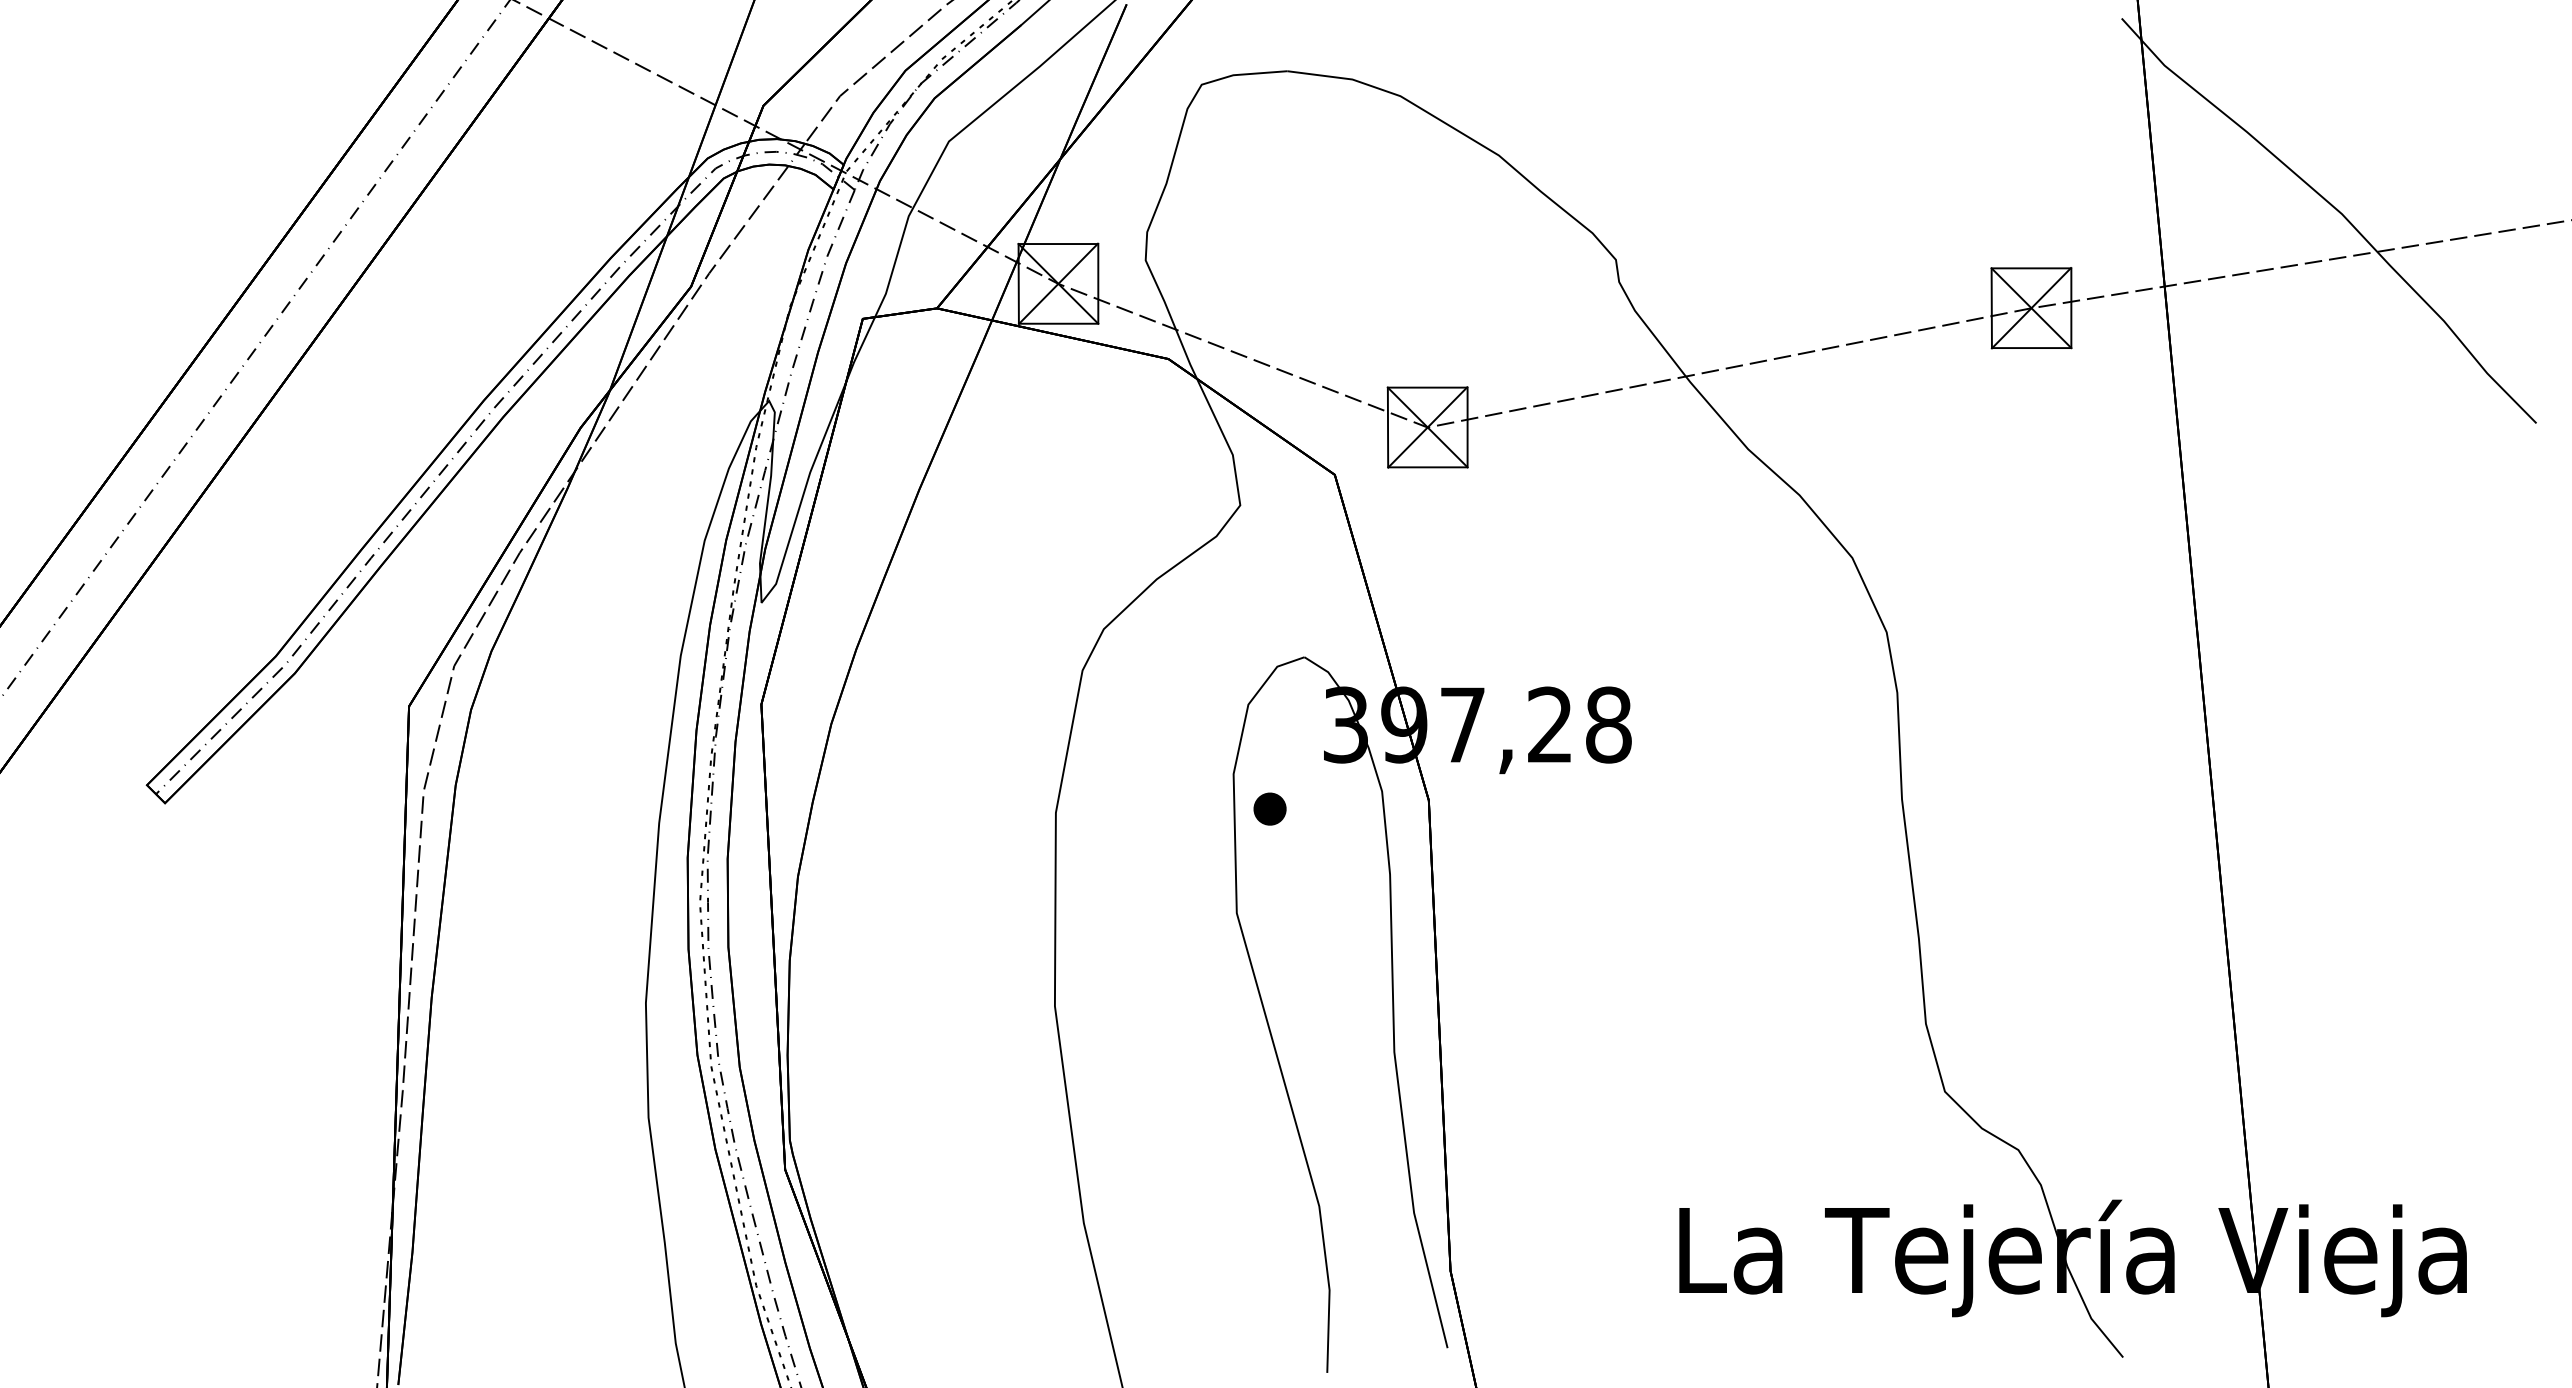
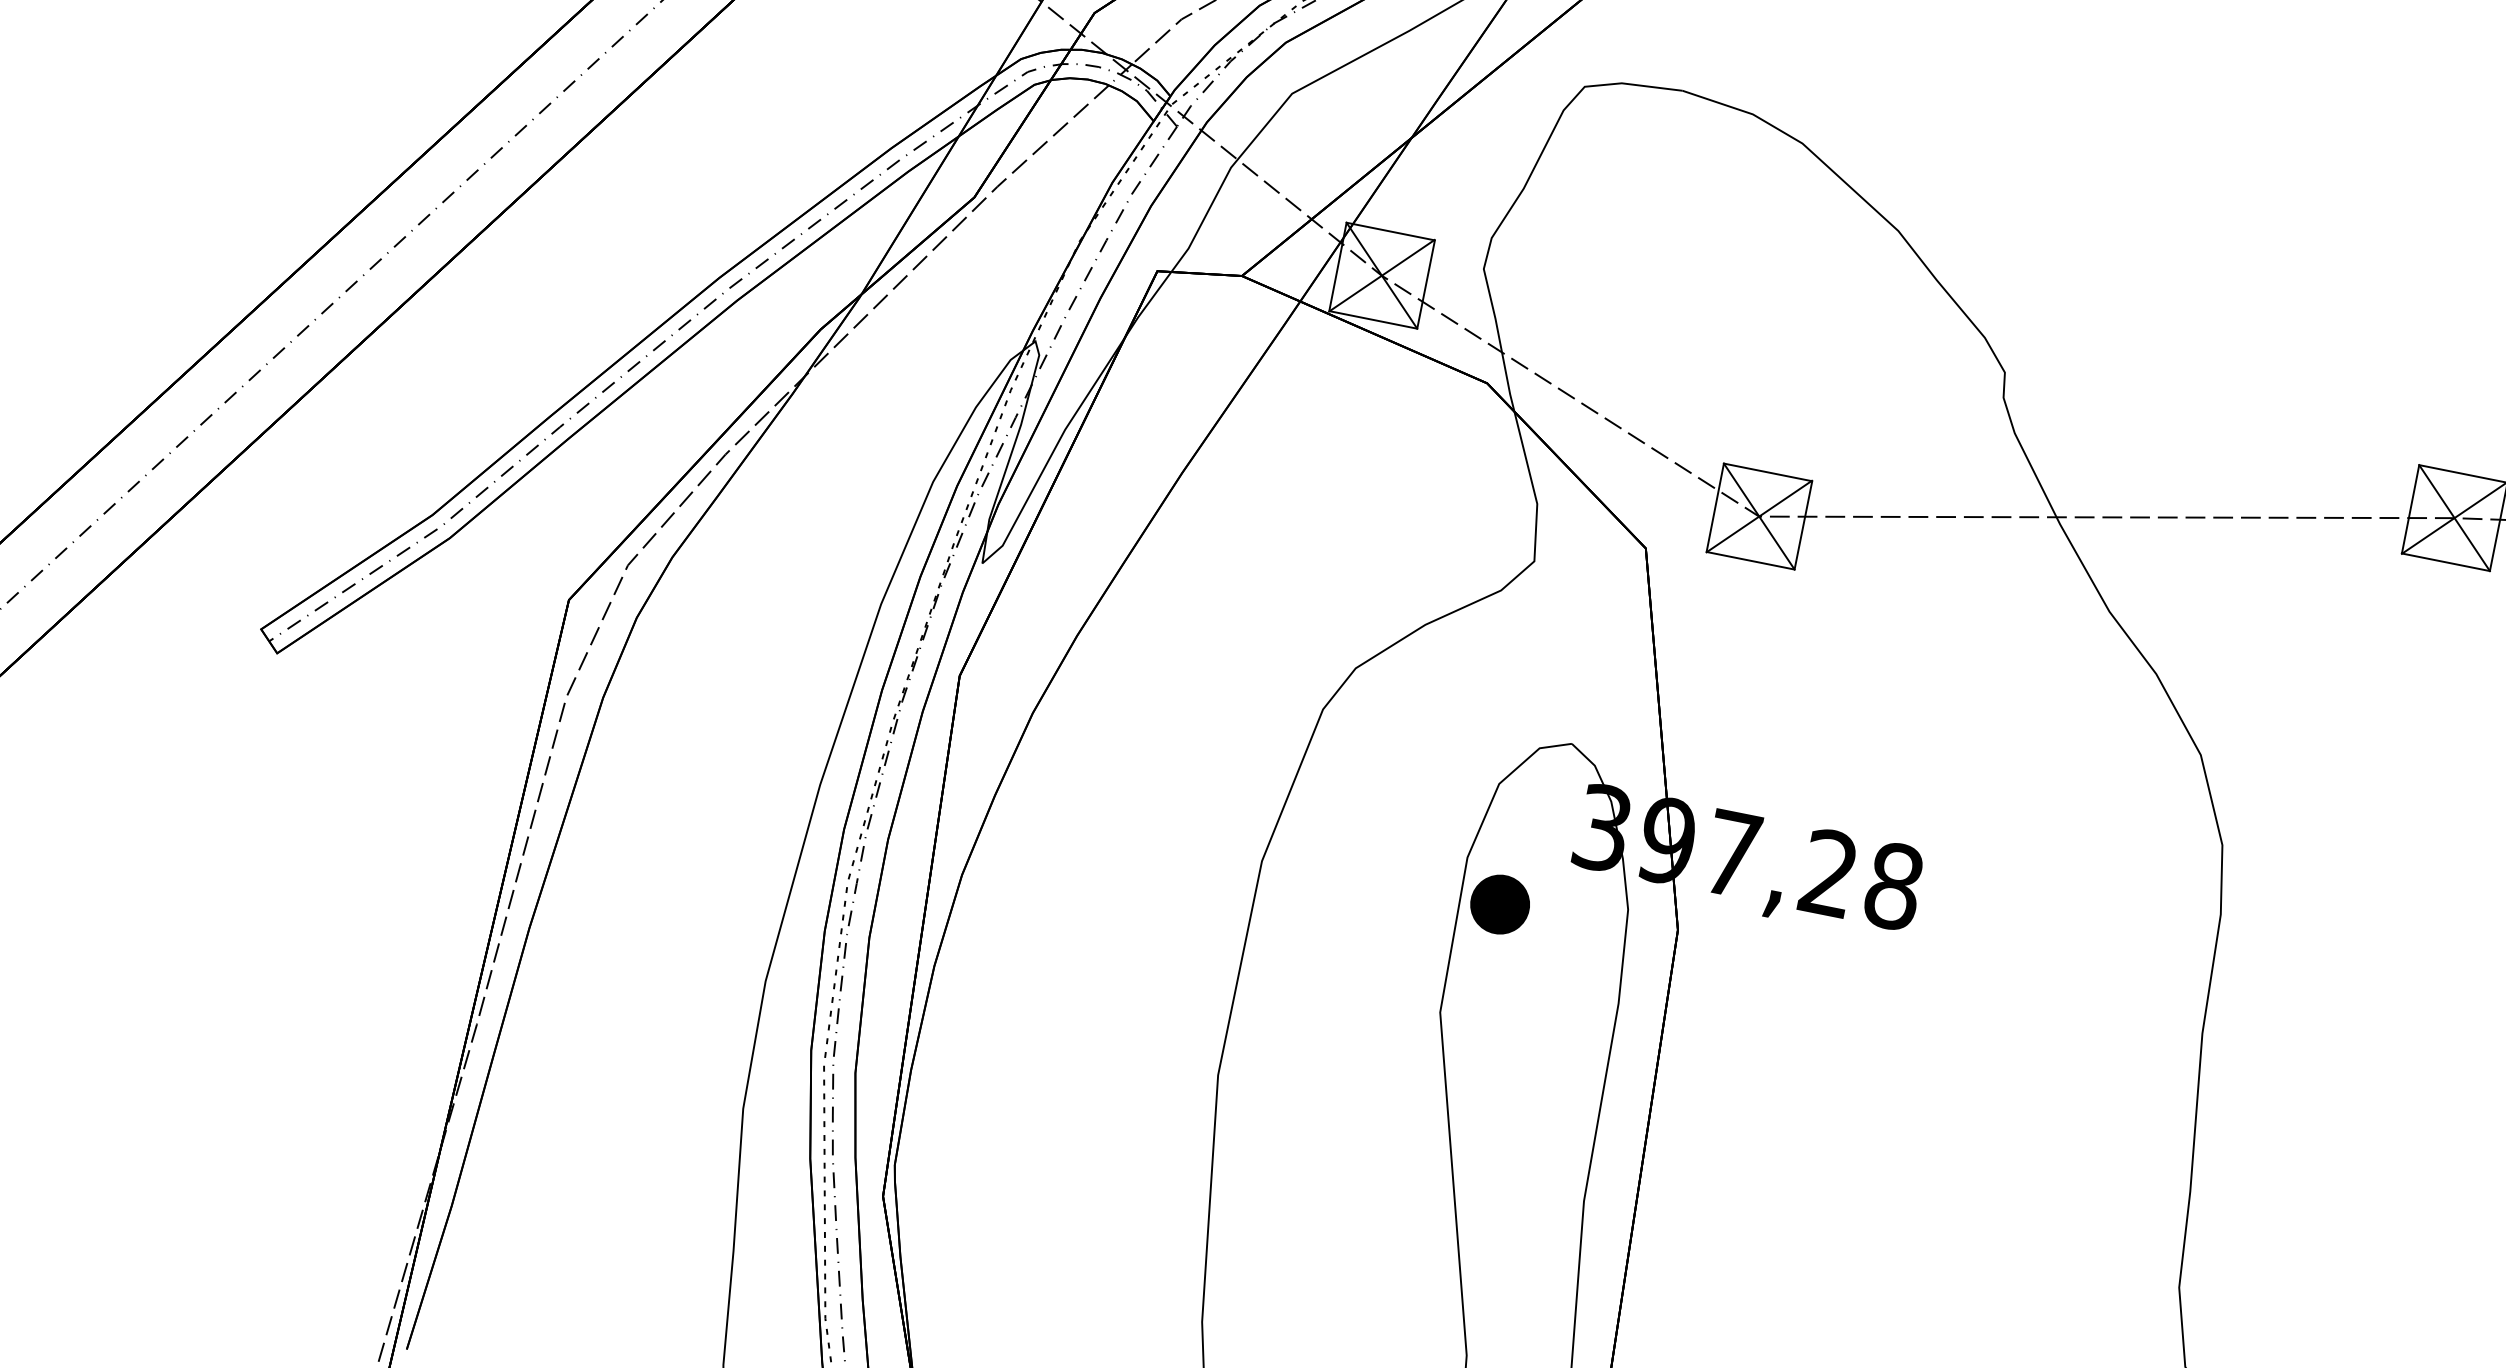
part: (1269, 808) -> (1499, 903), size x1.6

